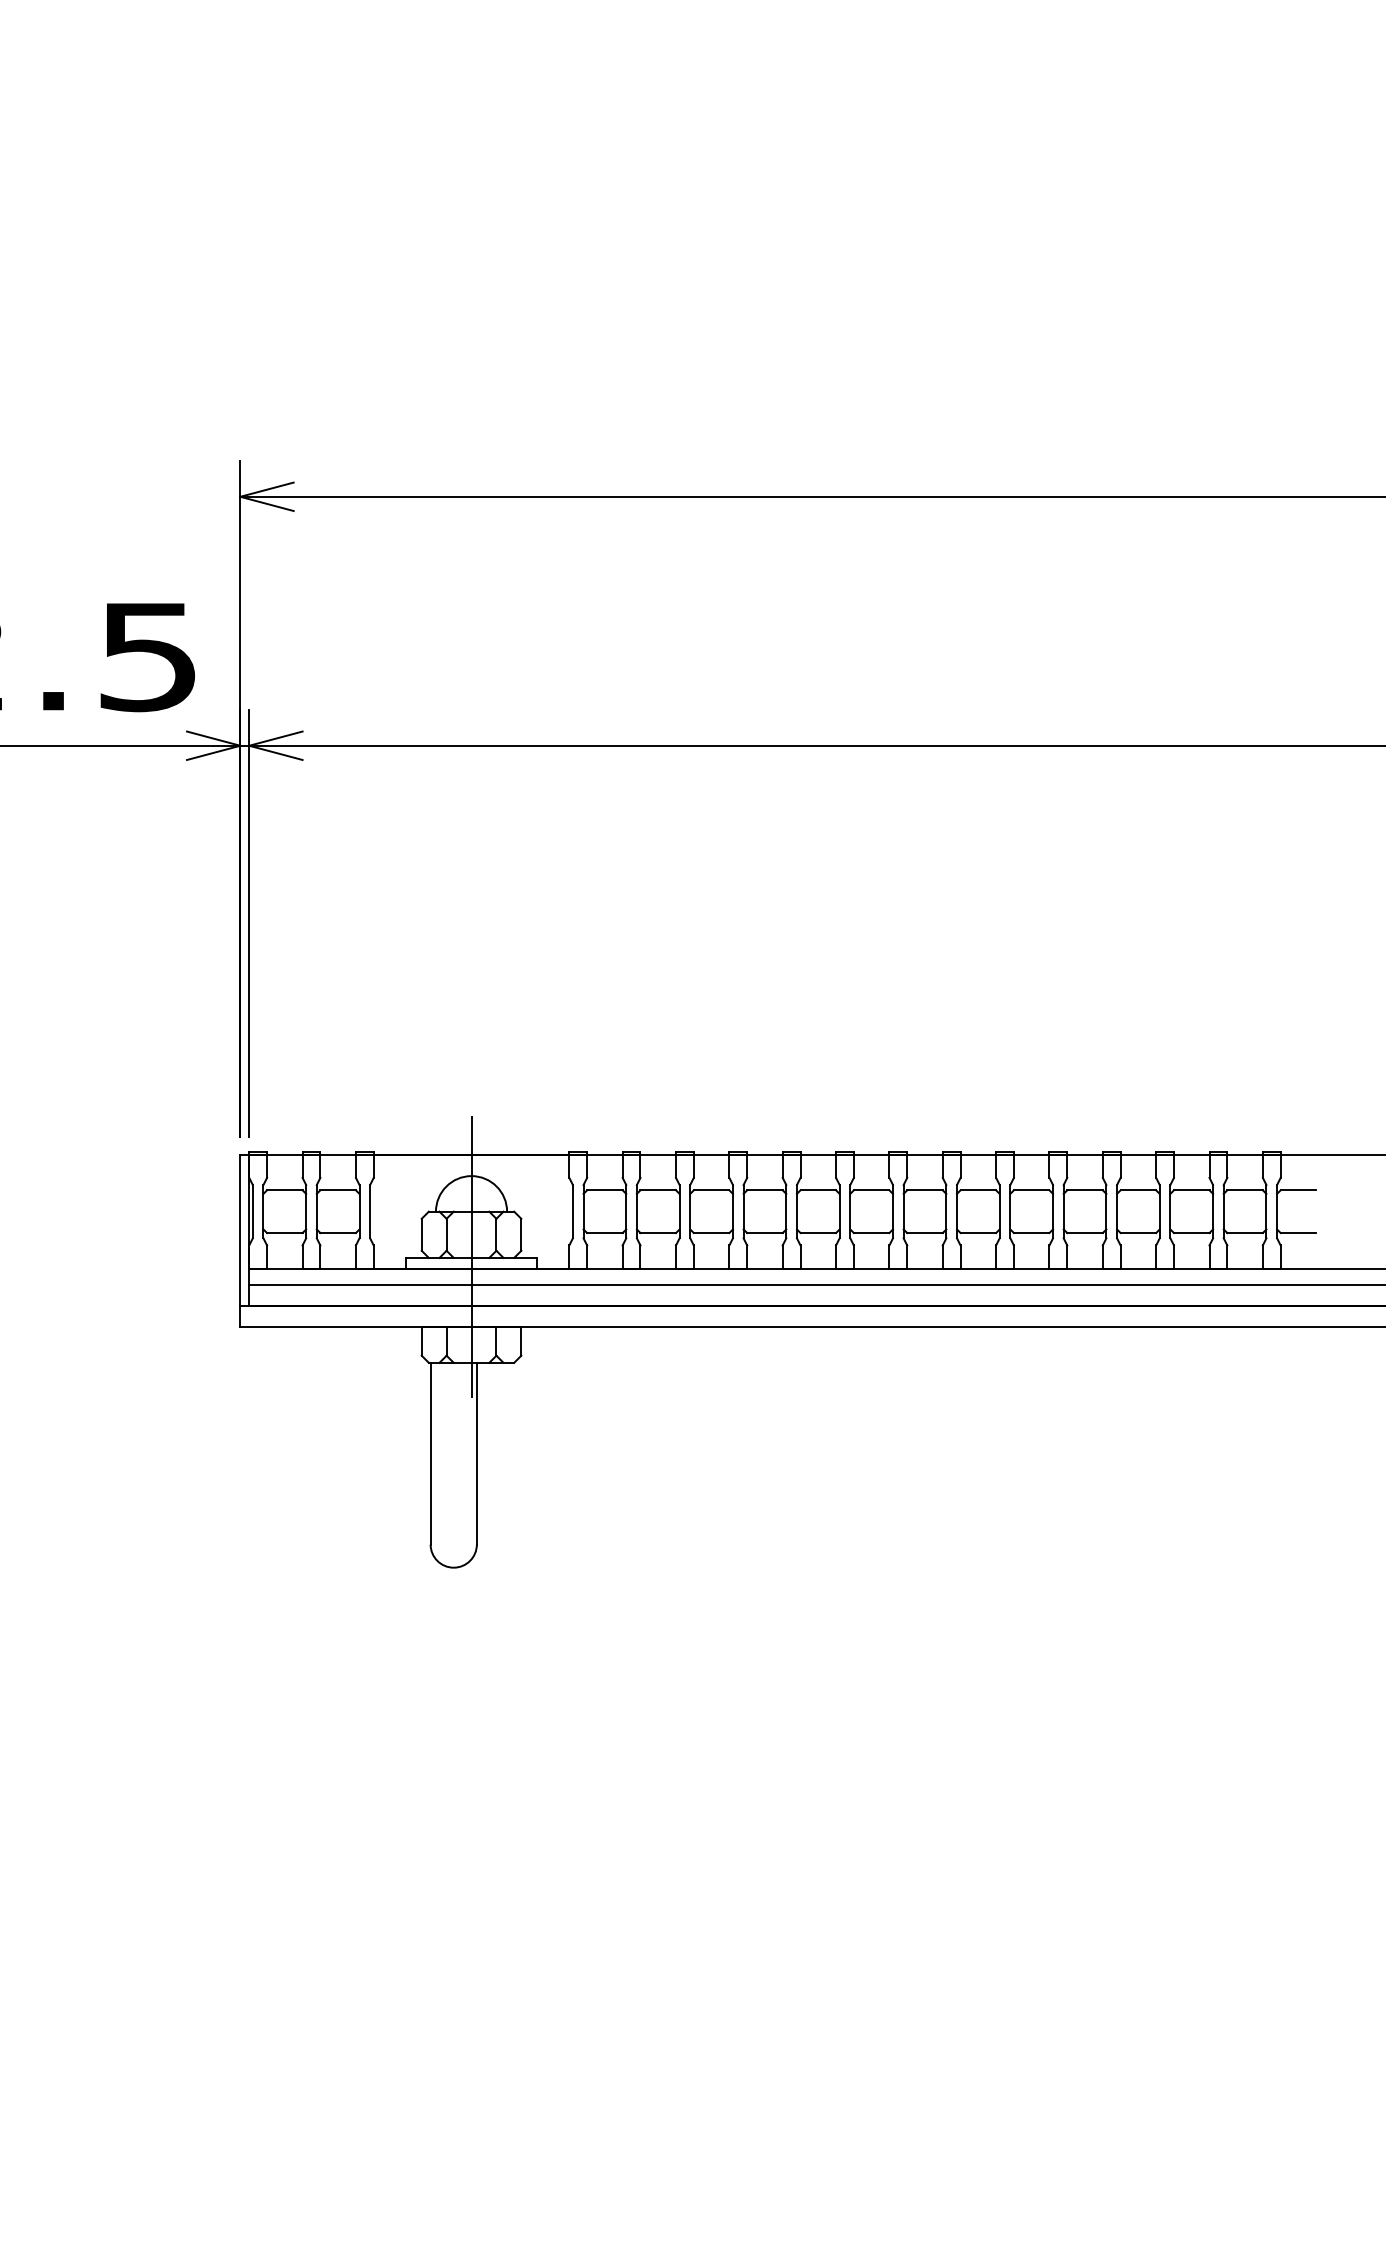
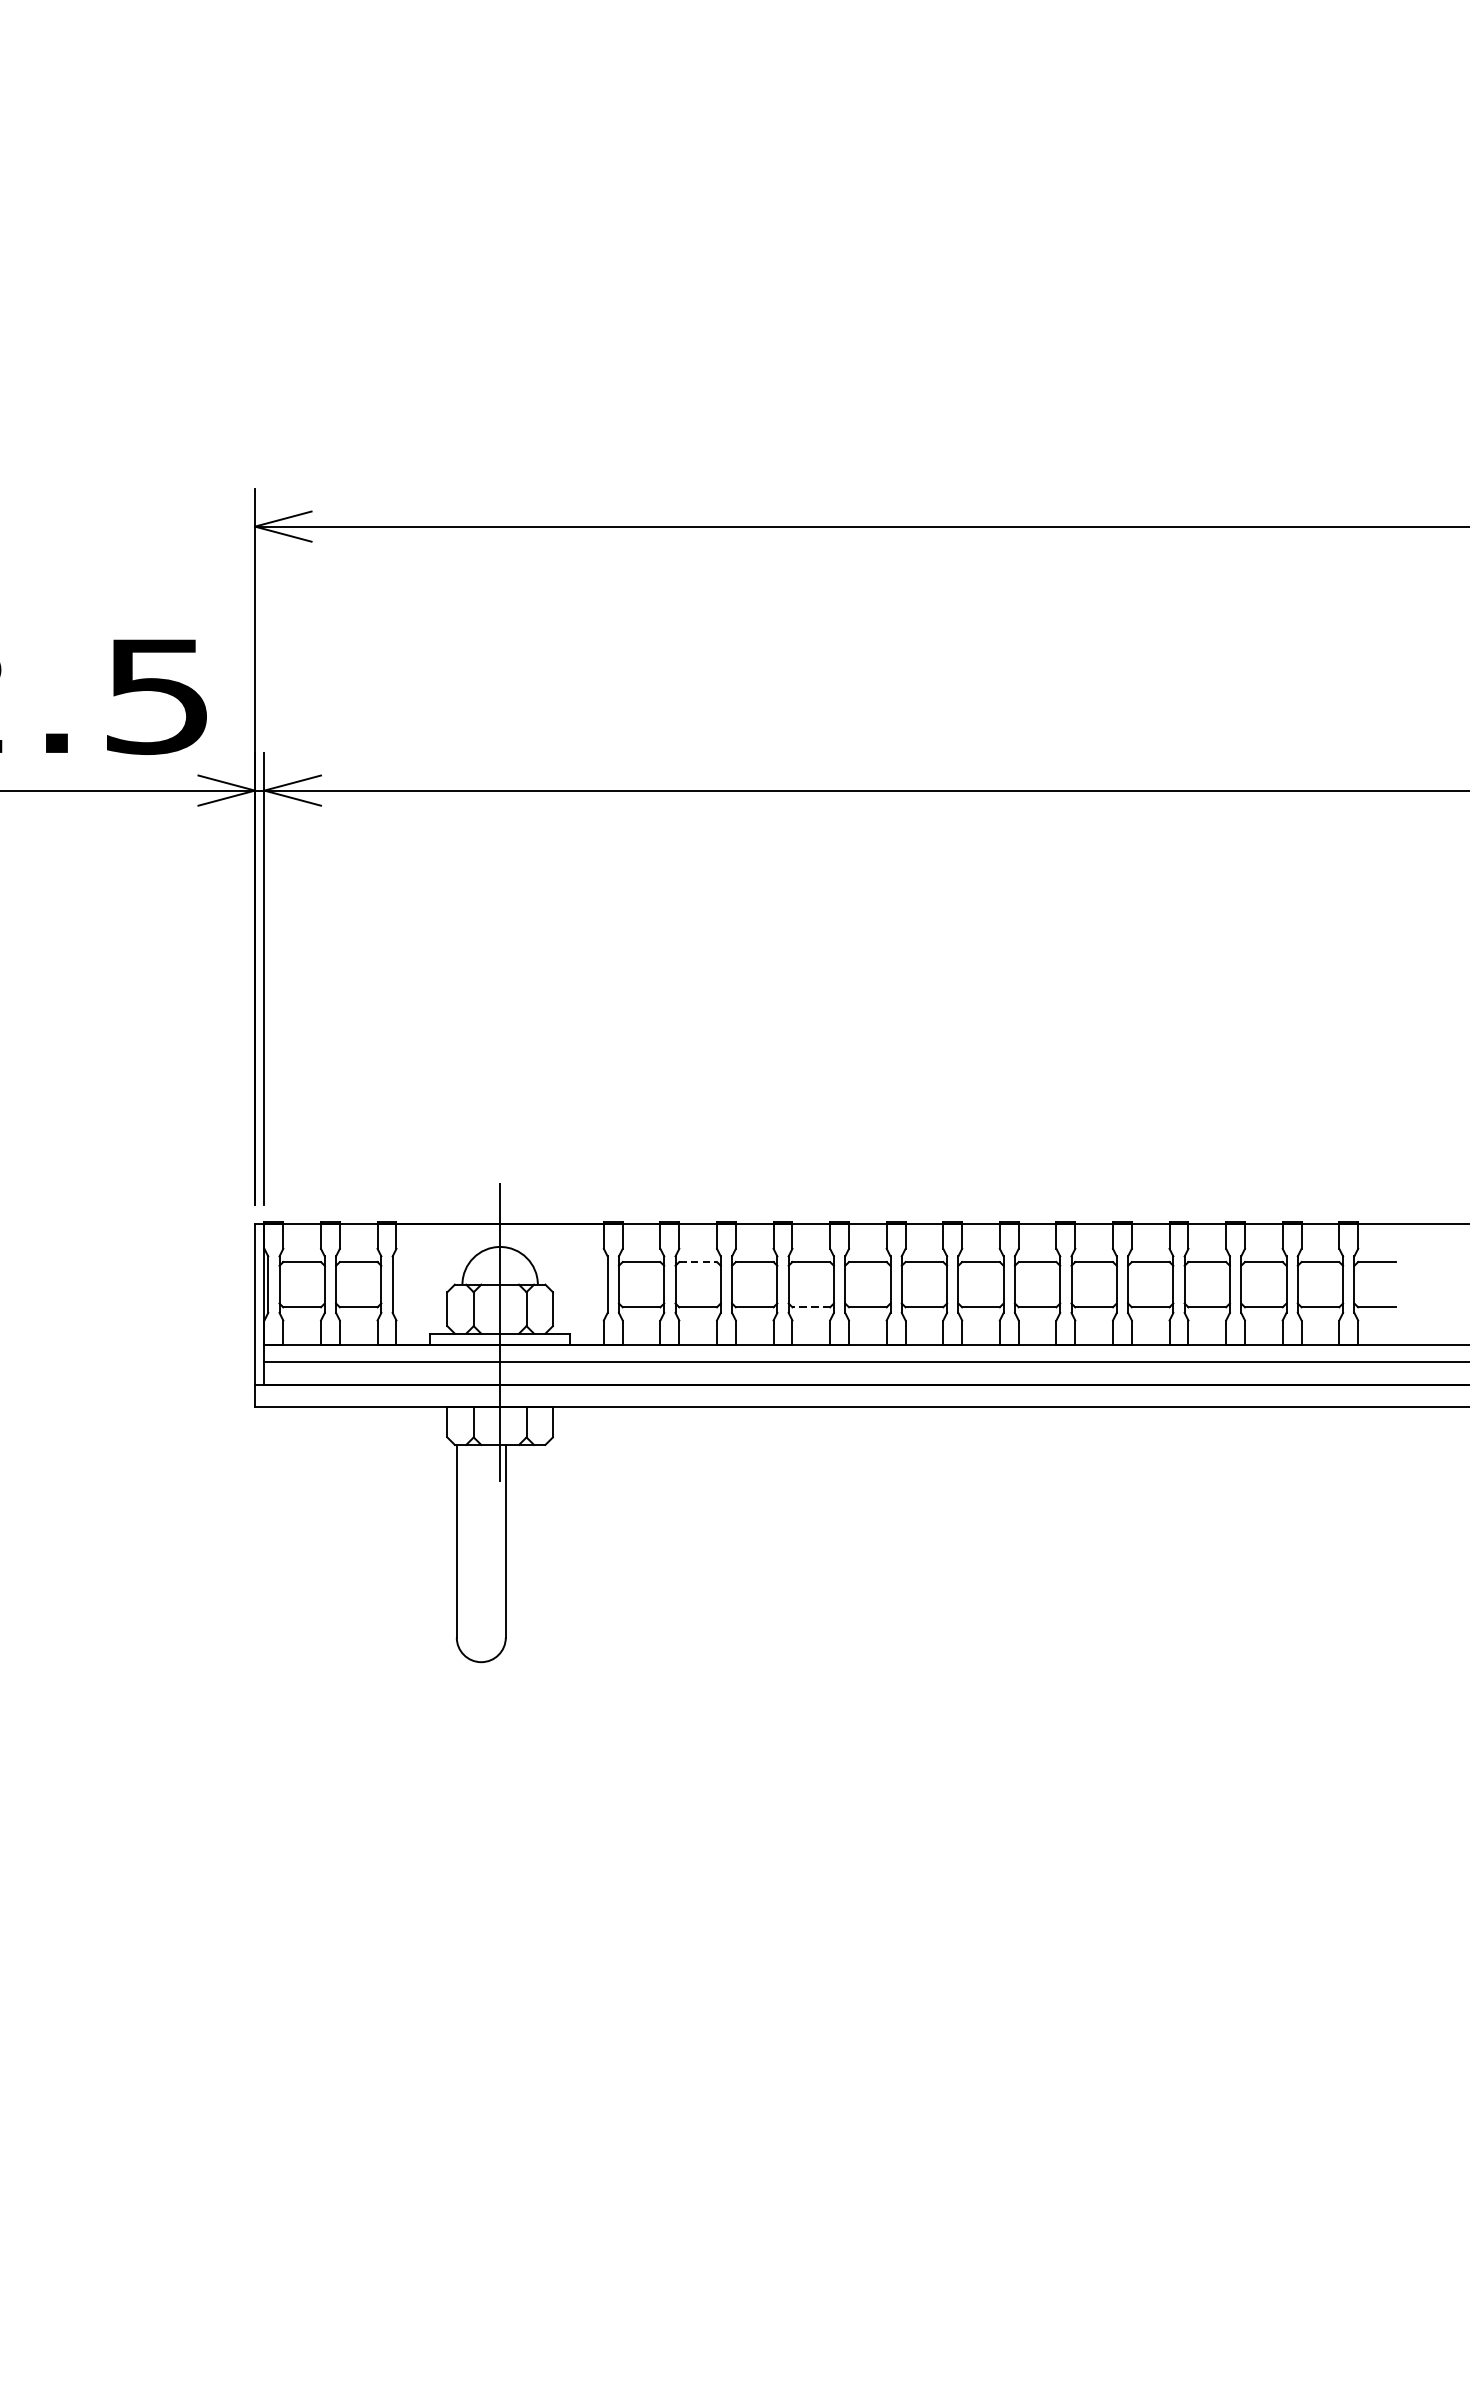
line: (658, 1190) -> (698, 1262), solid -> dashed
line: (764, 1233) -> (810, 1307), solid -> dashed

